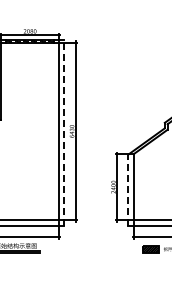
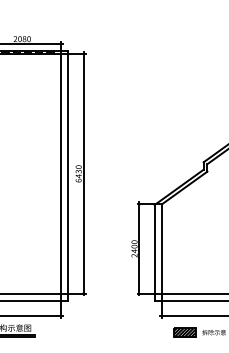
line: (64, 132) -> (68, 175), dashed -> solid
line: (128, 190) -> (154, 253), dashed -> solid

